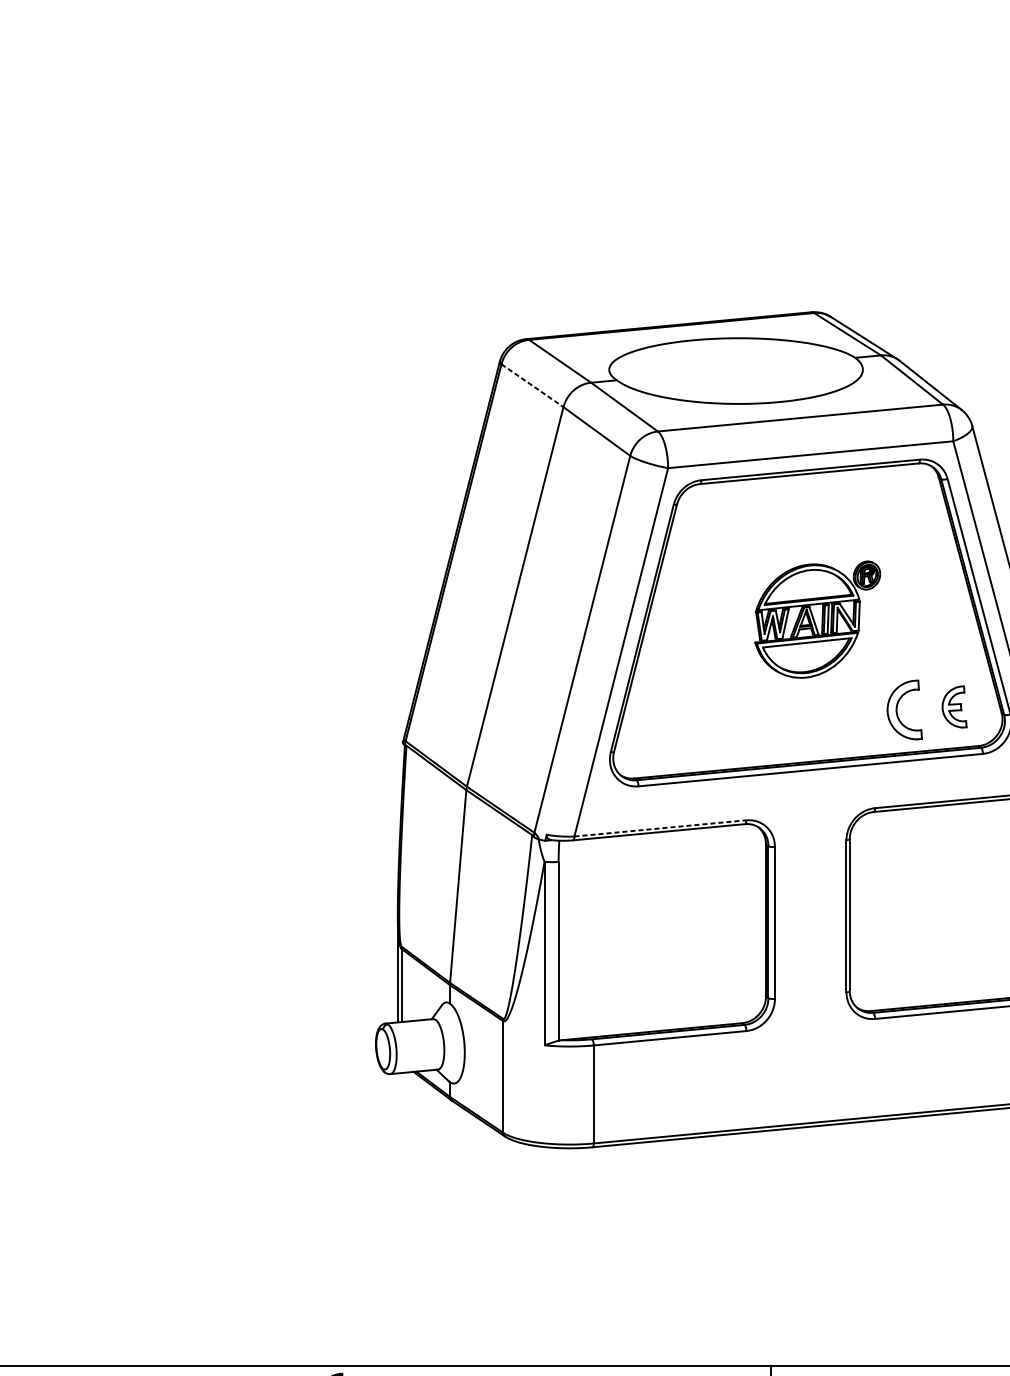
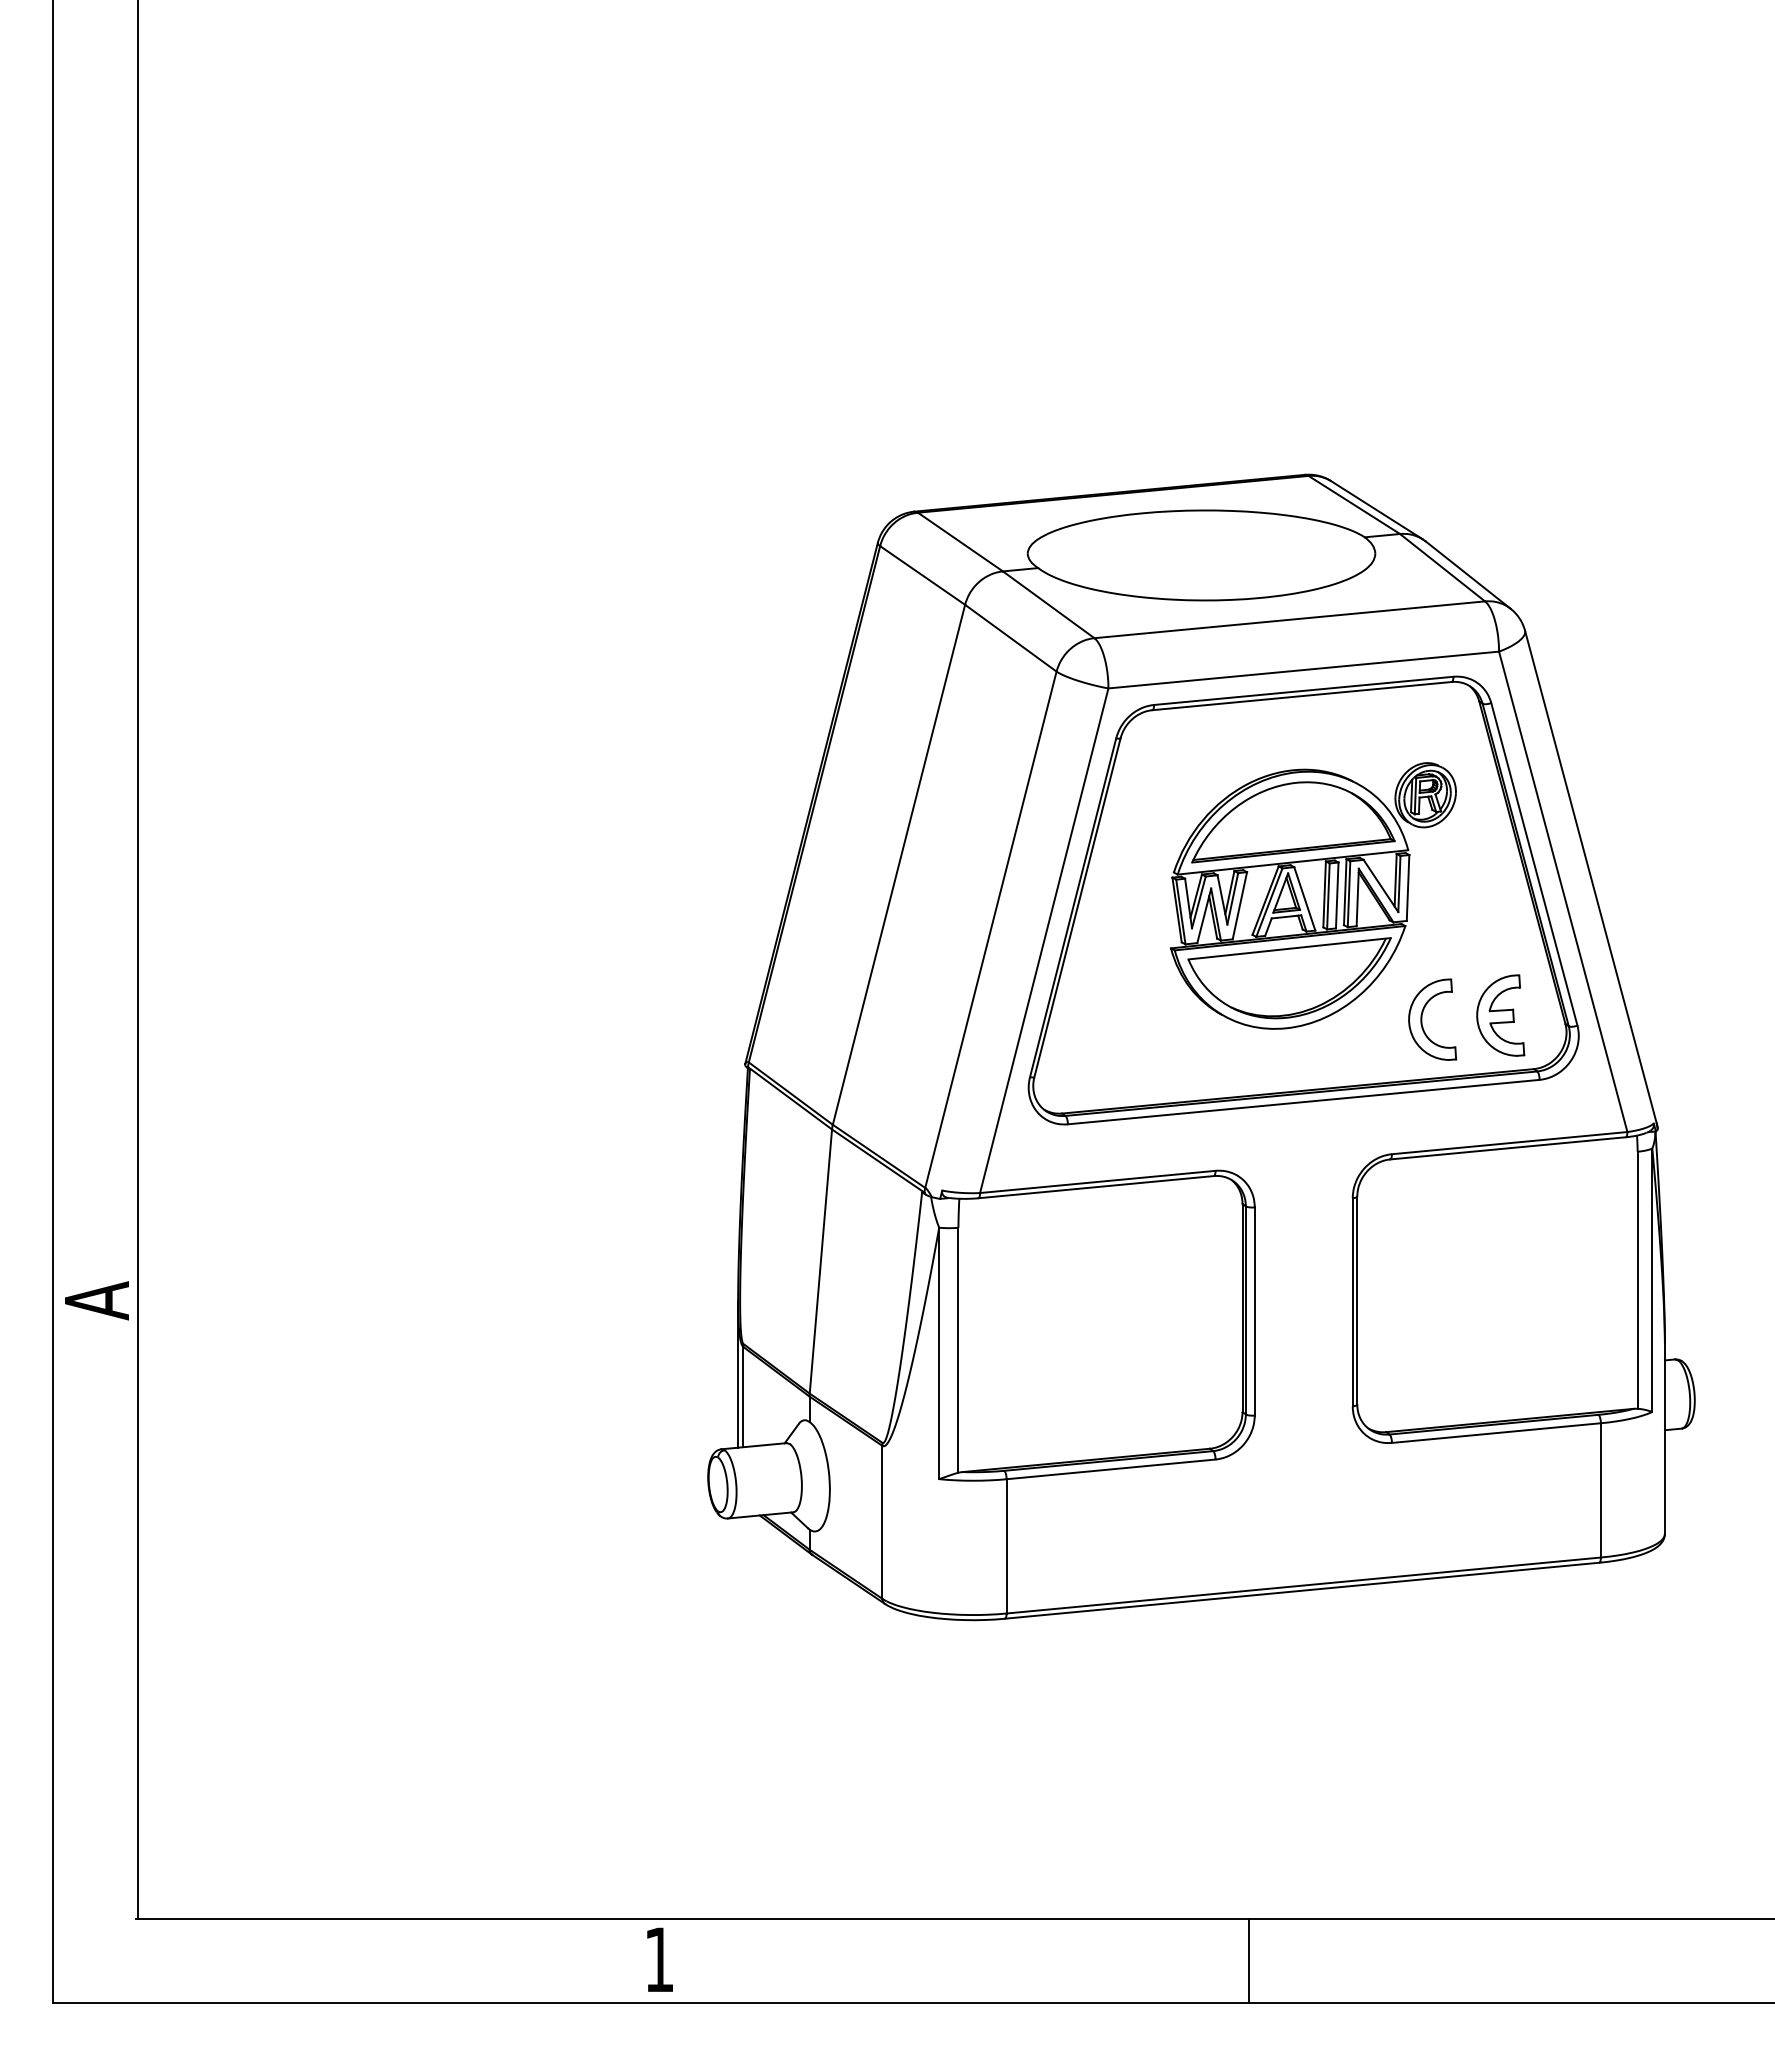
line: (532, 385) -> (922, 575), dashed -> solid
part: (817, 619) -> (1313, 895), size x1.67
part: (954, 706) -> (1500, 1015), size x1.43
line: (660, 828) -> (1098, 1181), dashed -> solid

